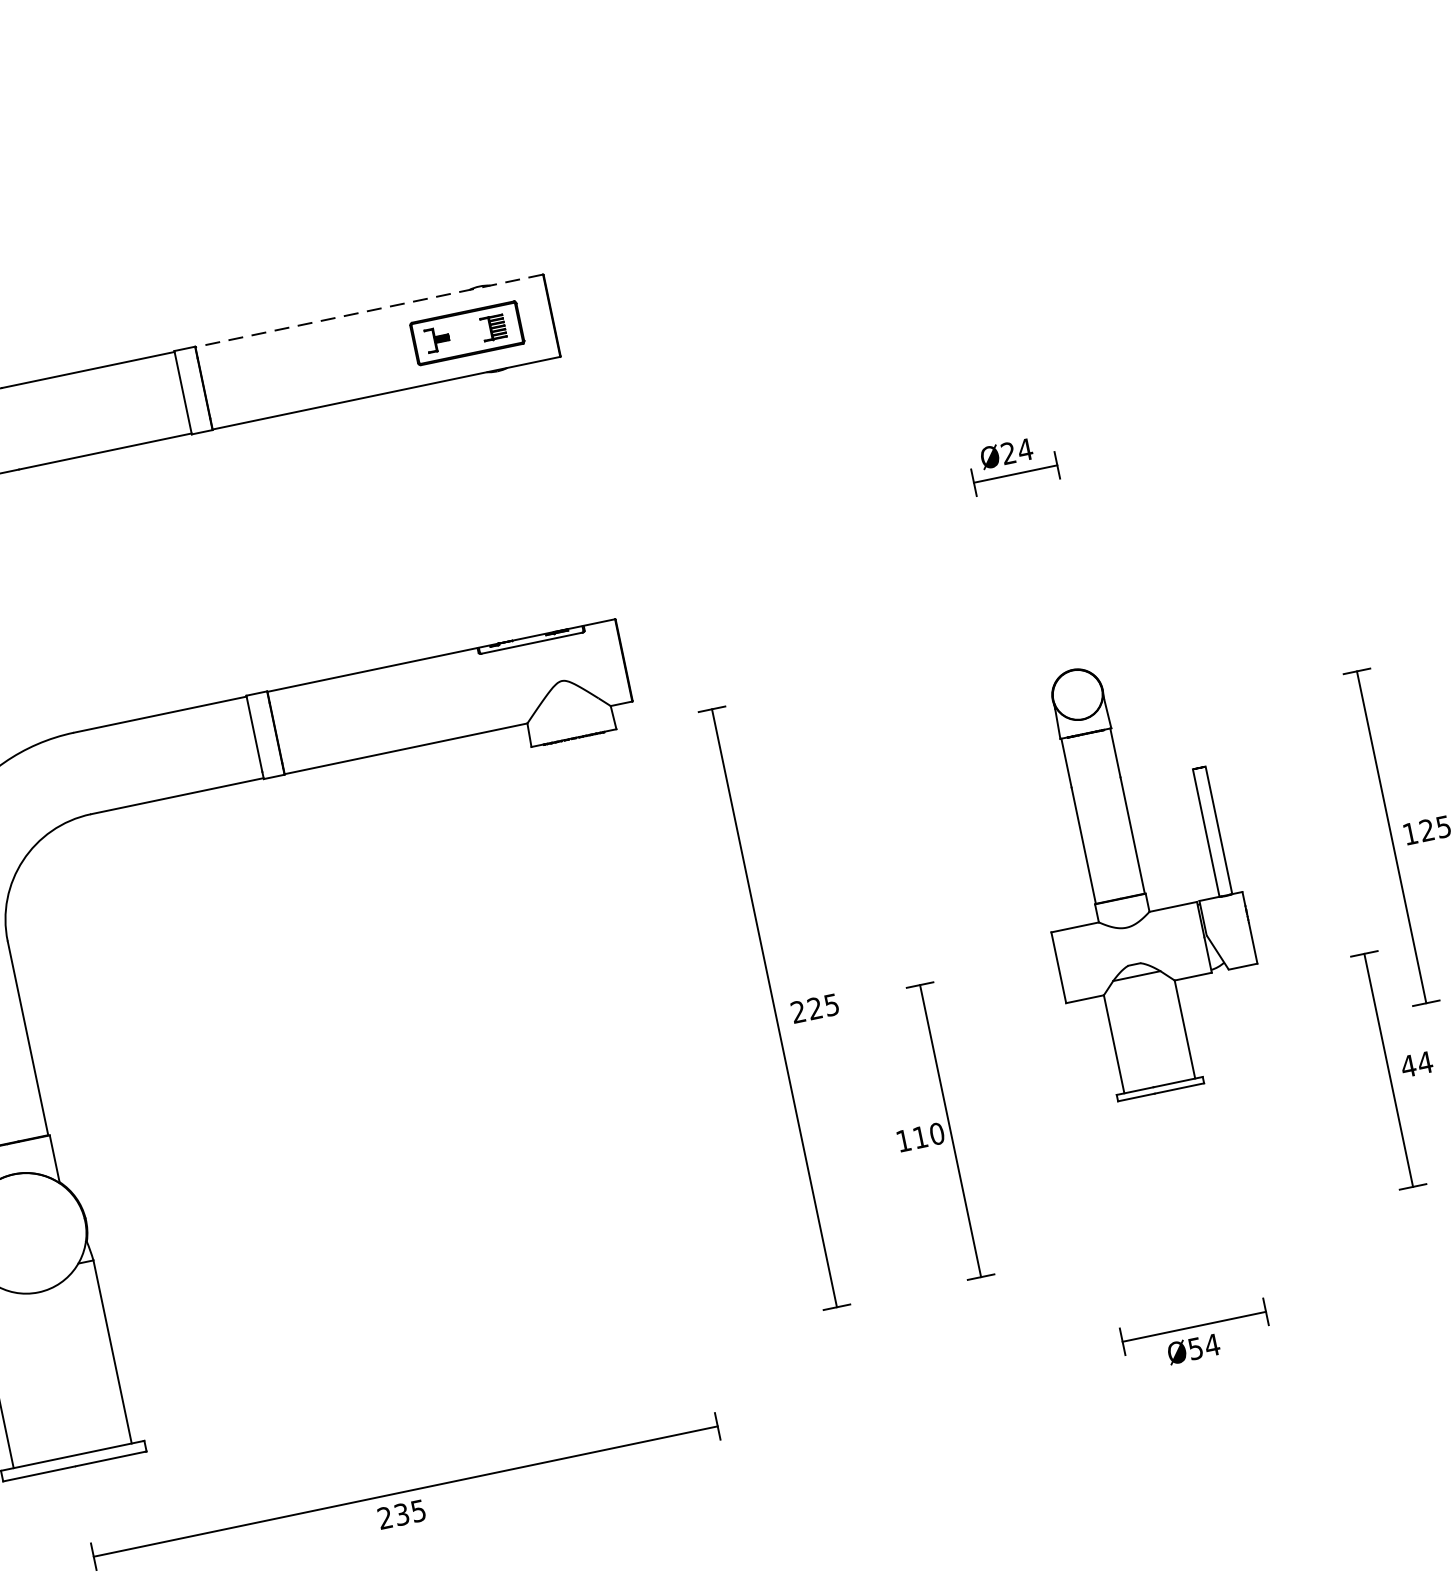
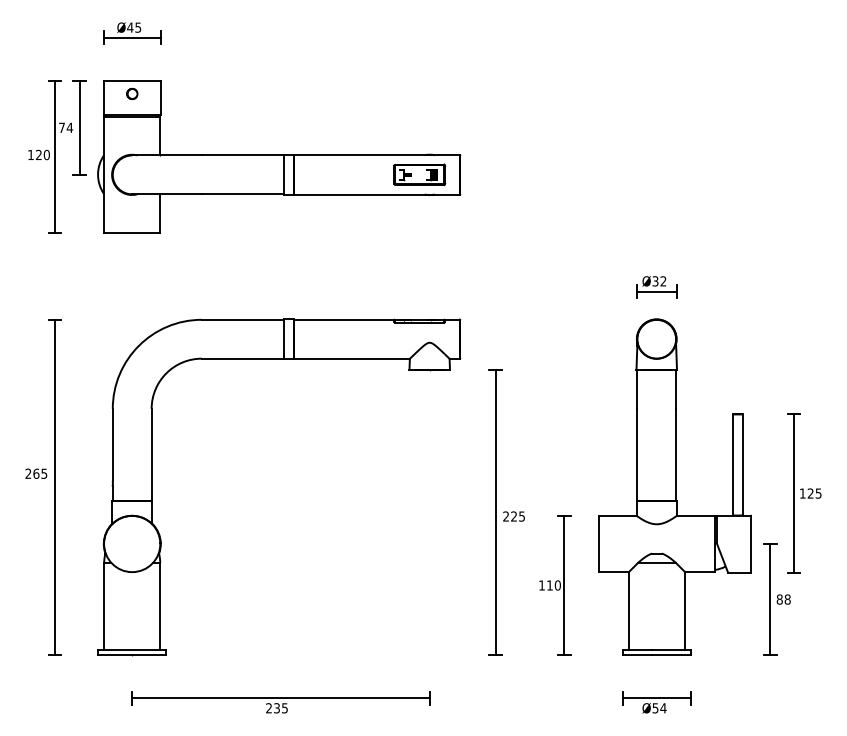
line: (370, 311) -> (377, 155), dashed -> solid
text: (1017, 451) -> (659, 281), Ø24 -> Ø32
part: (1138, 875) -> (674, 486), size x1.67
text: (1416, 1064) -> (783, 599), 44 -> 88

